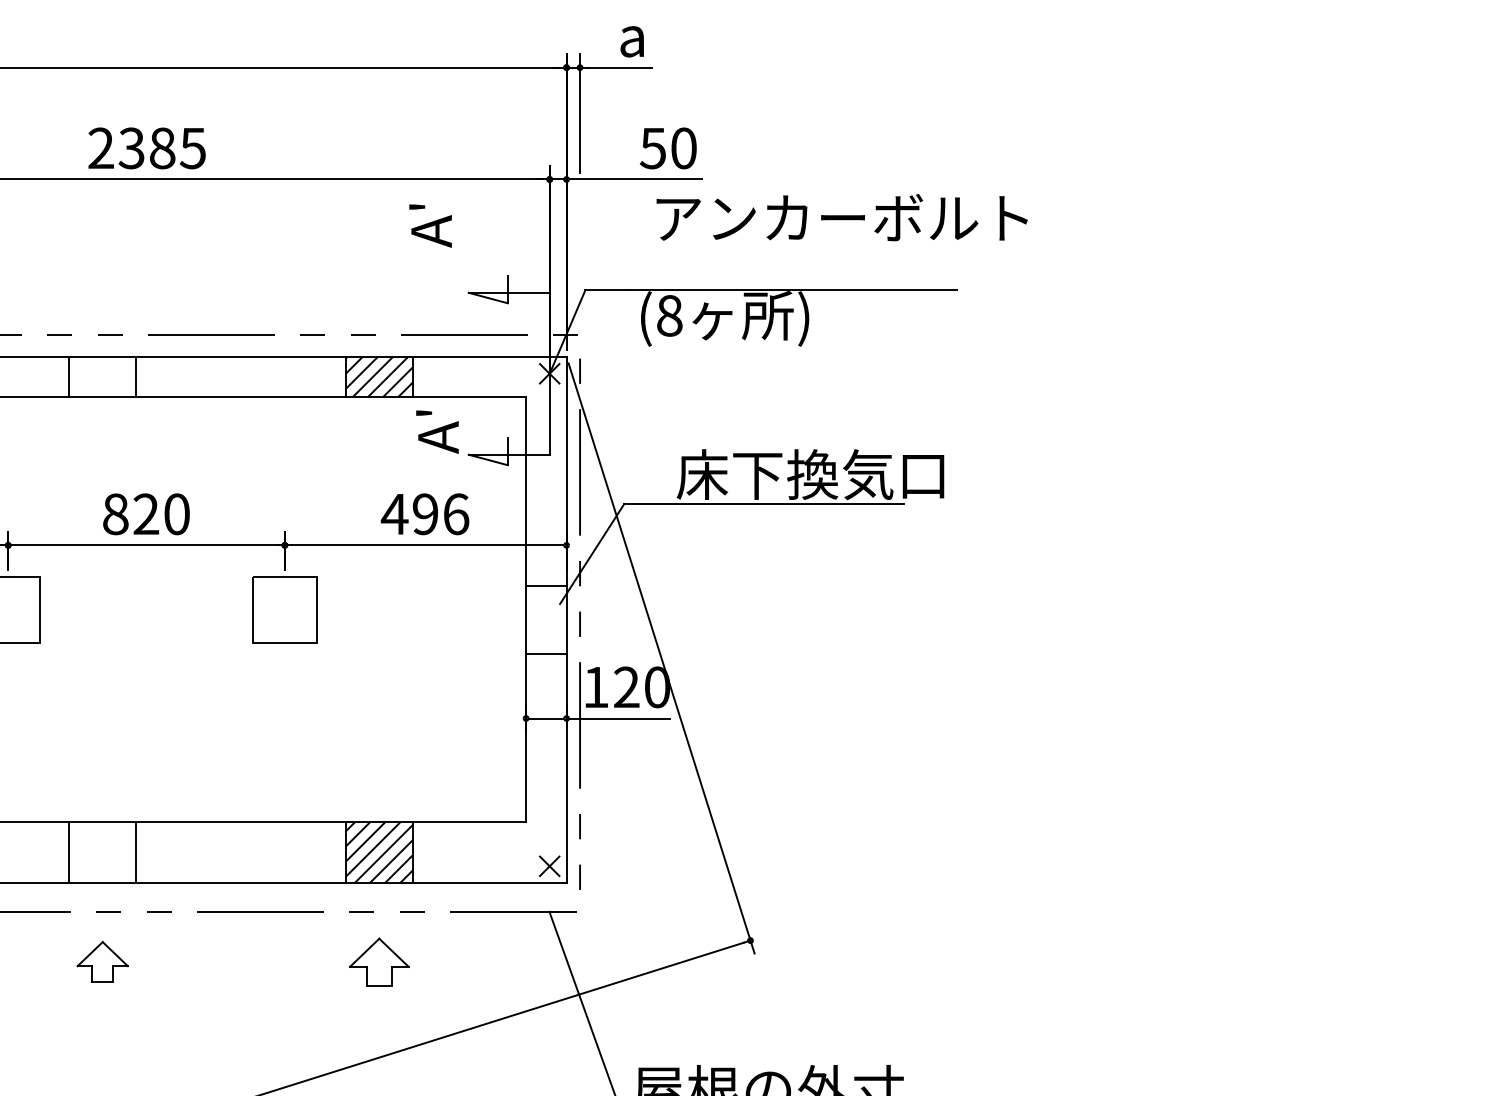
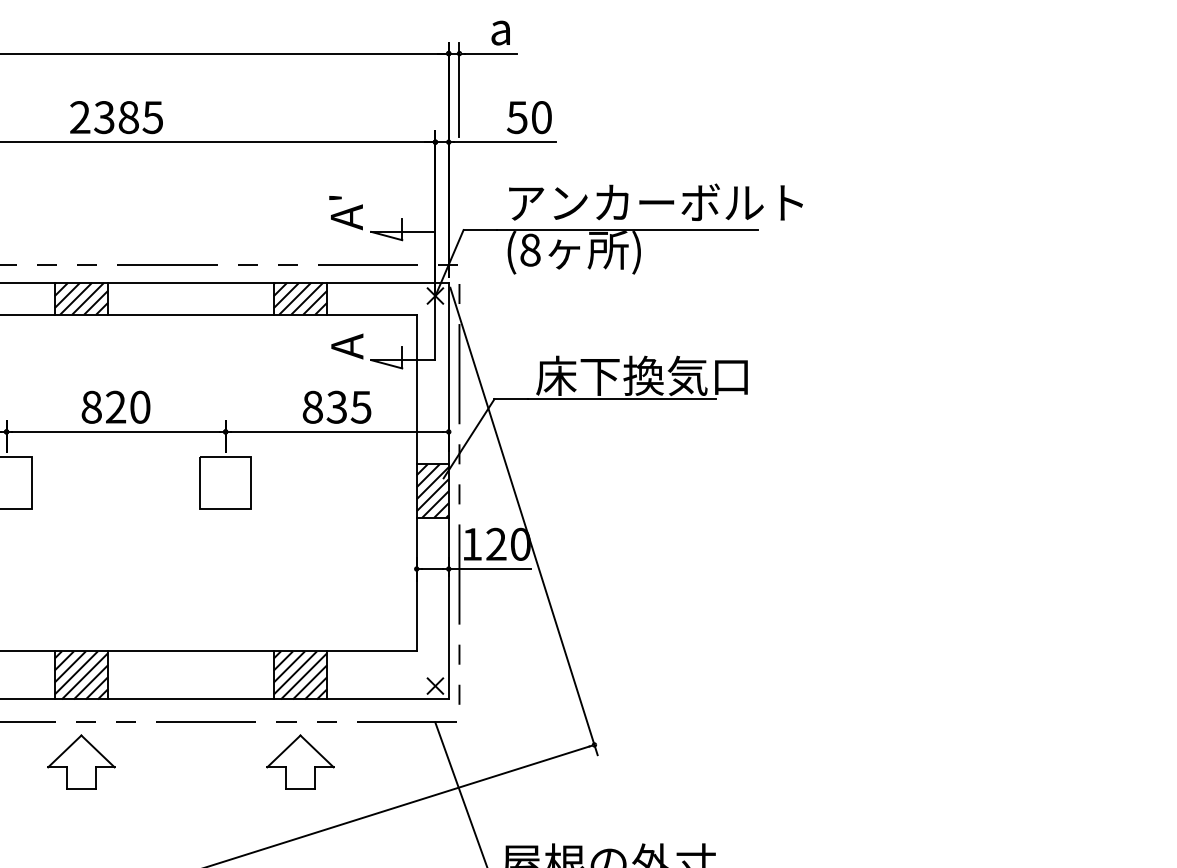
text: (841, 216) -> (655, 201), moved
text: (429, 226) -> (345, 213), moved
hatch: (102, 376) -> (81, 298), added
text: (423, 413) -> (335, 327), A' -> A
text: (424, 513) -> (336, 406), 496 -> 835
hatch: (546, 619) -> (432, 490), added
hatch: (102, 852) -> (81, 675), added
part: (102, 961) -> (81, 761), size x1.67
part: (379, 961) -> (300, 761), size x1.43

